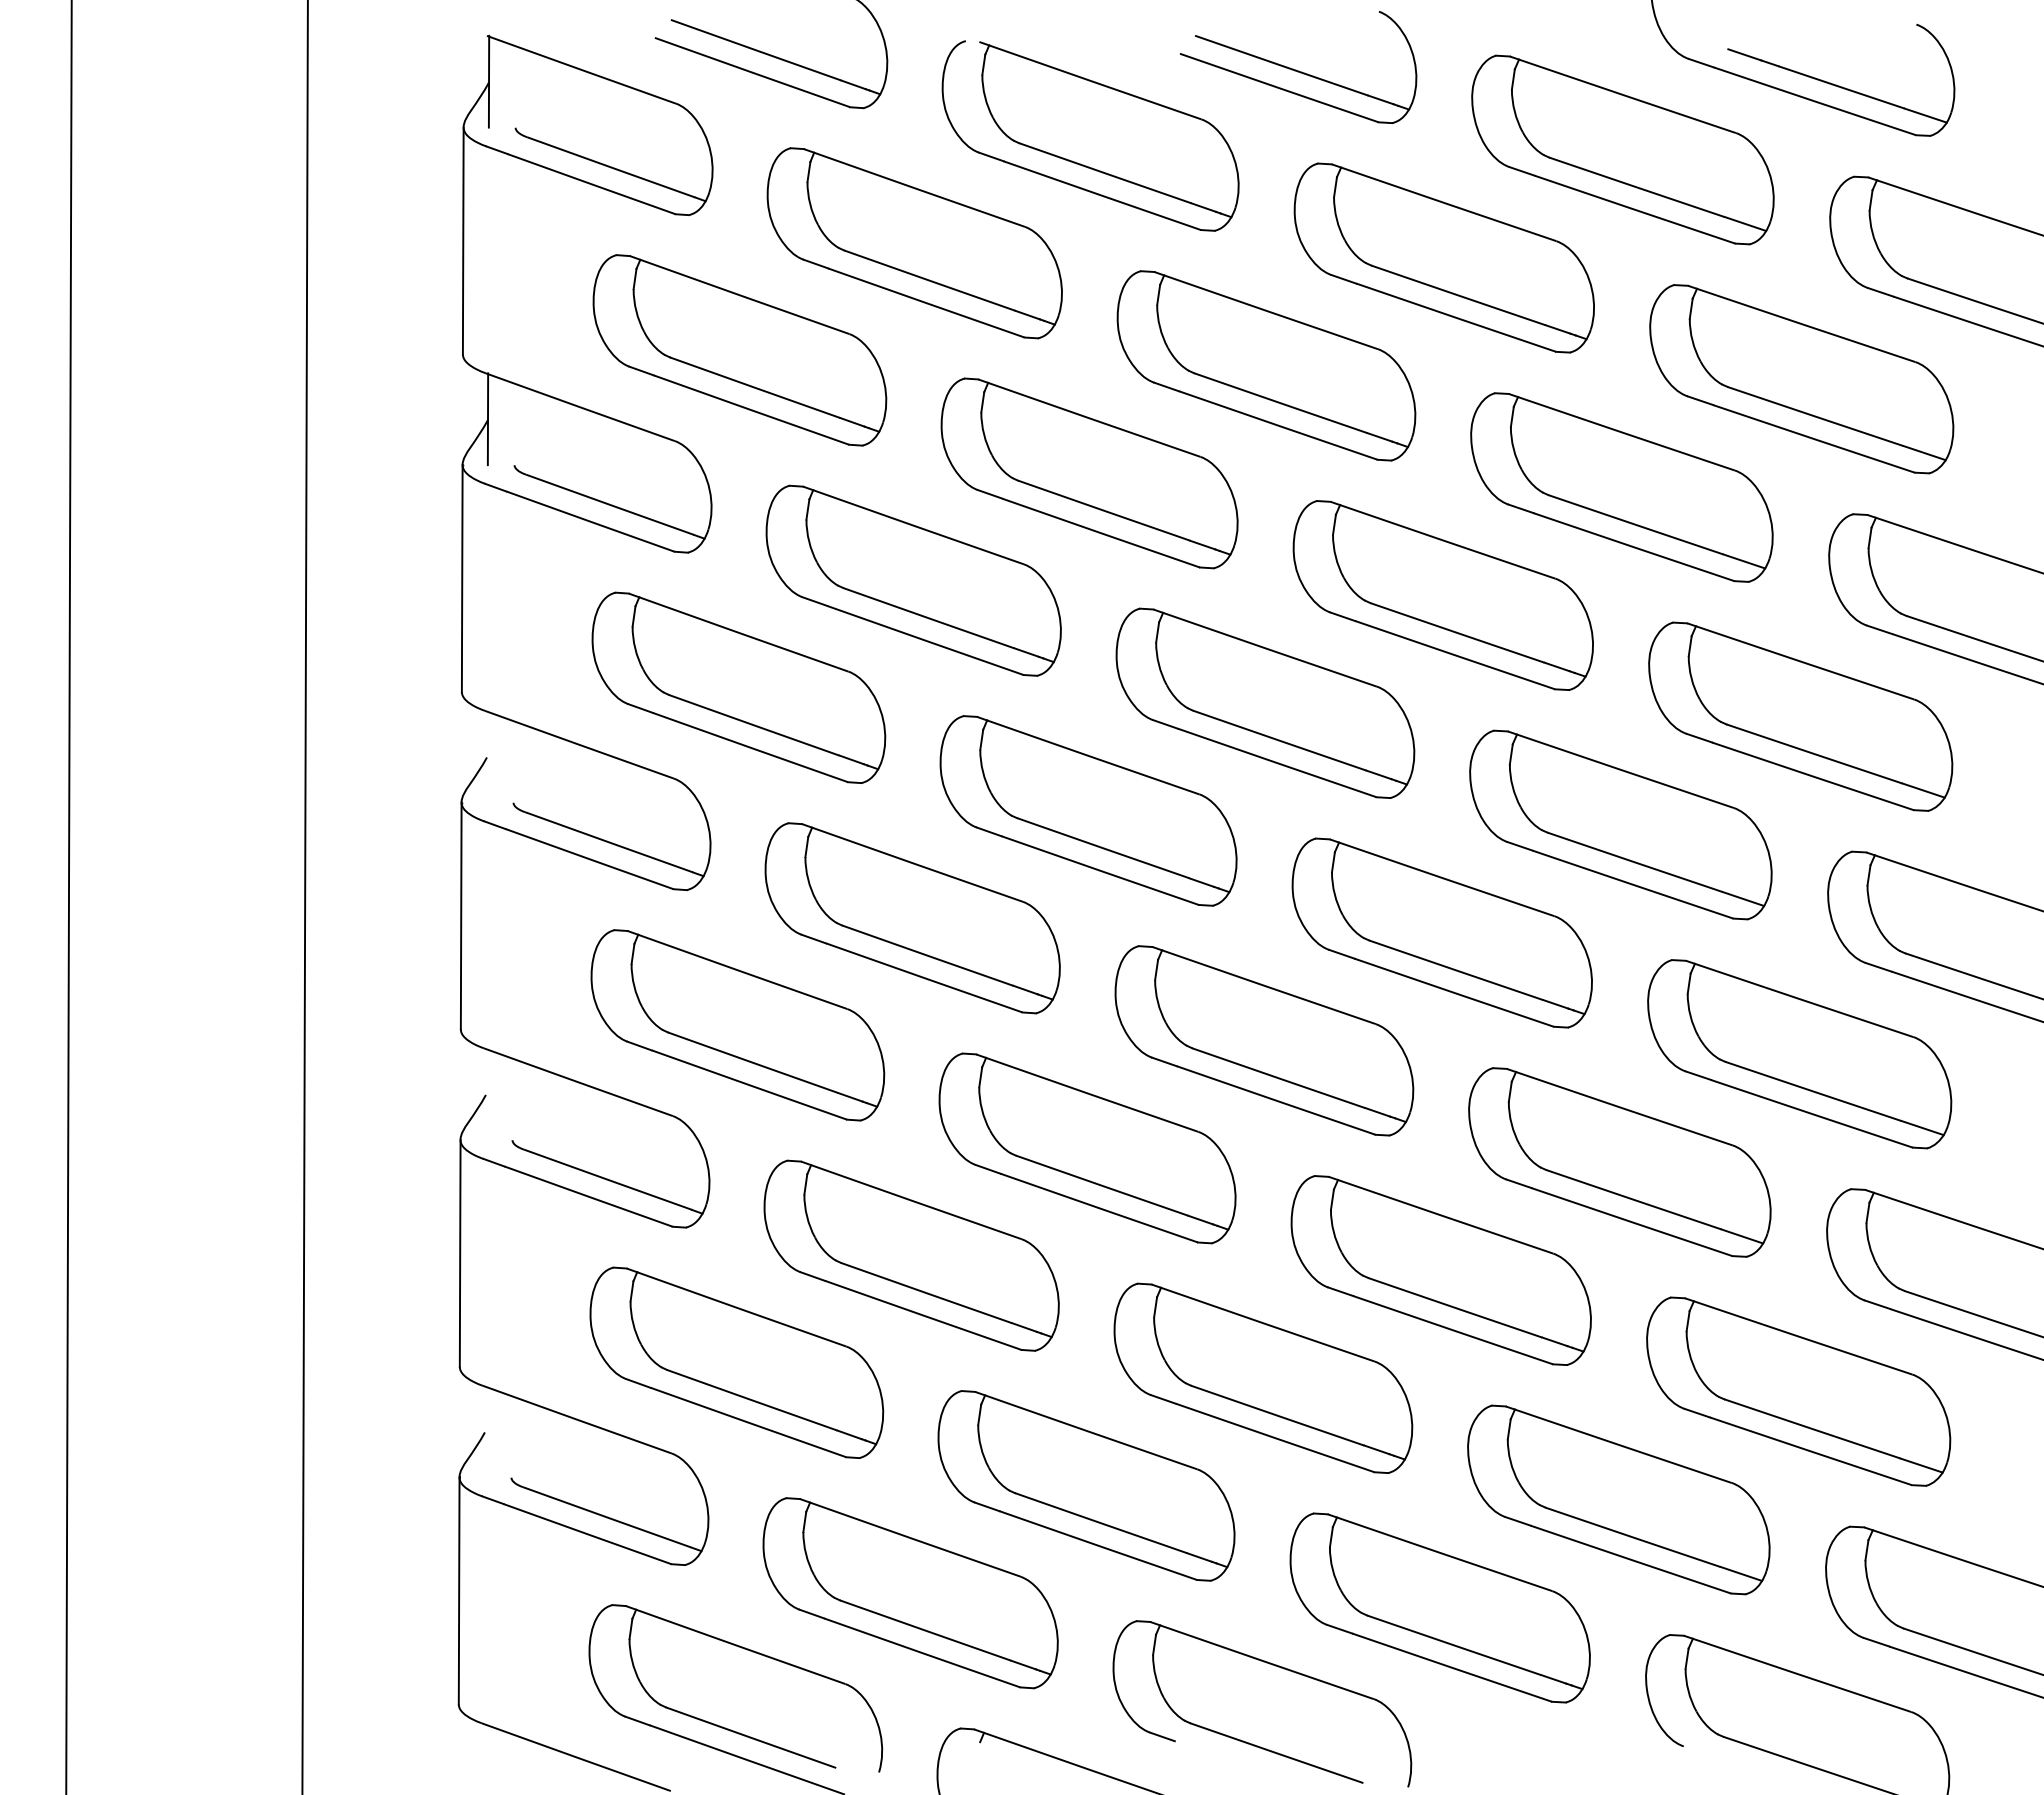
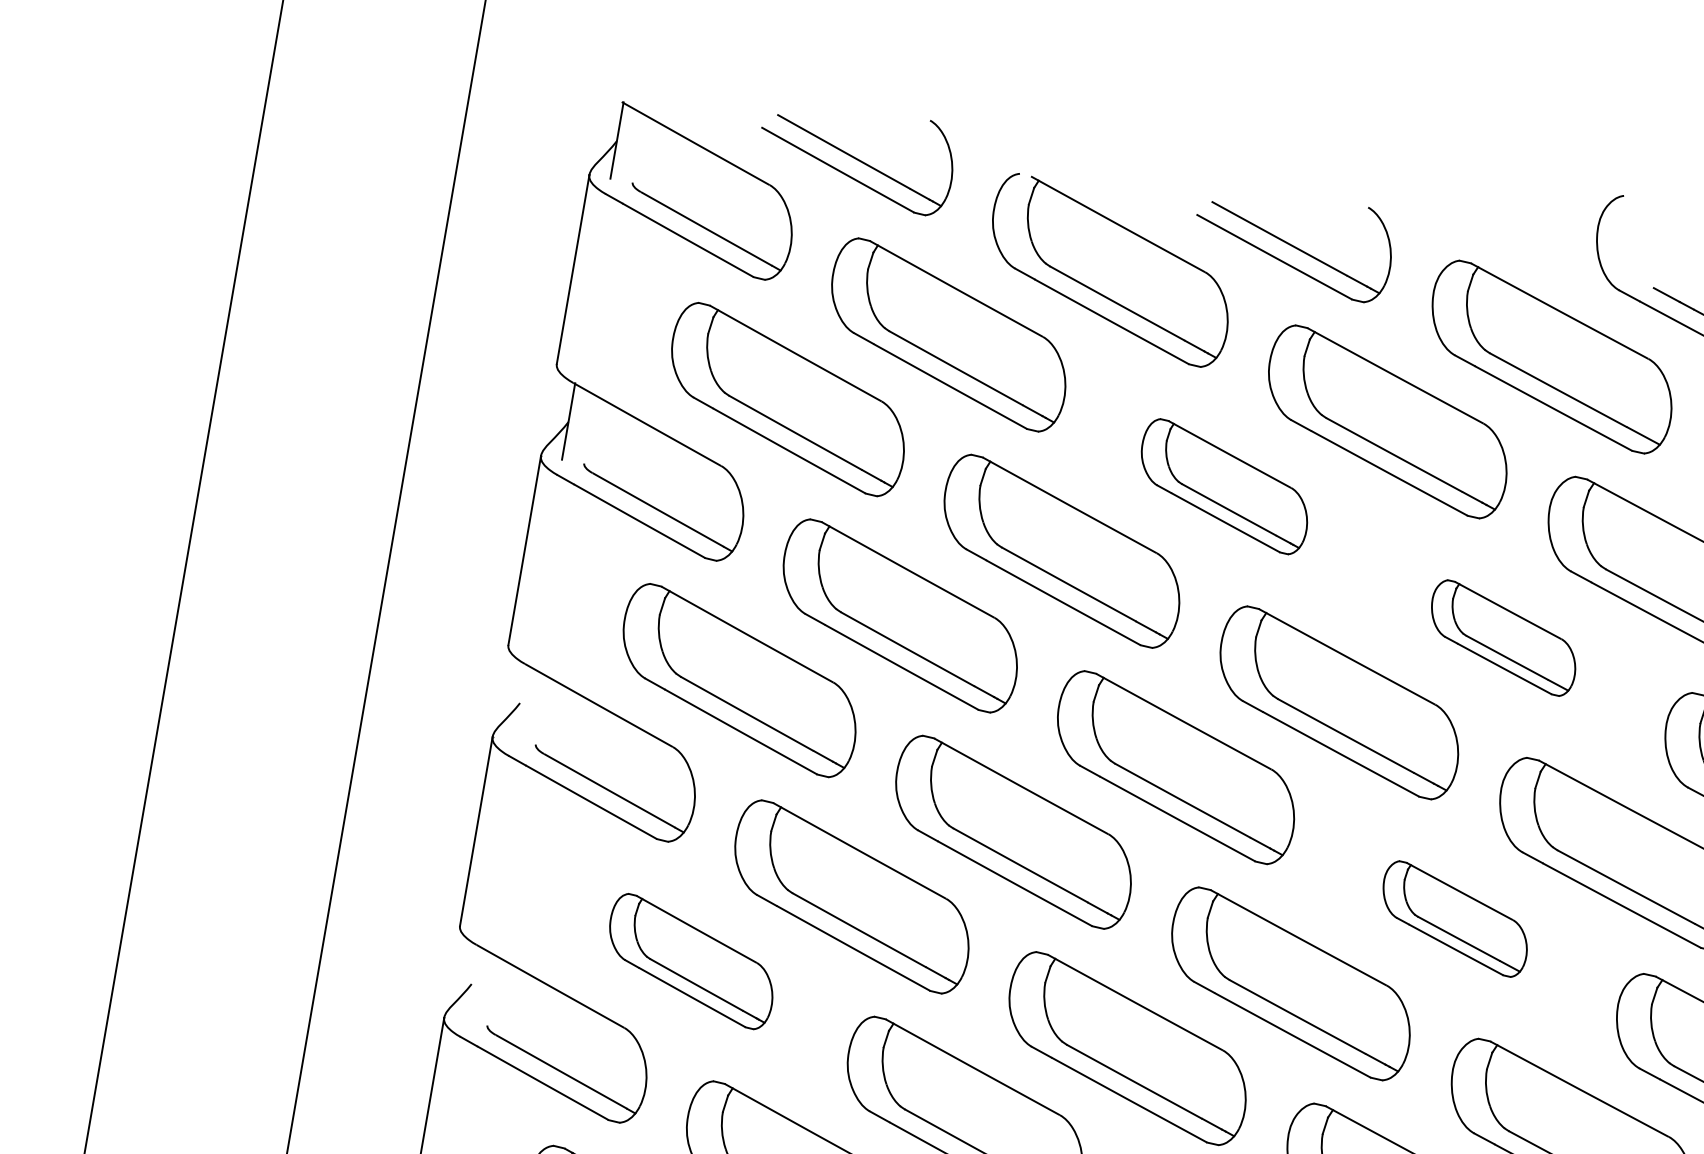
part: (1266, 365) -> (1224, 486), size x0.7
part: (1621, 487) -> (1503, 638), size x0.6
part: (1620, 824) -> (1454, 918), size x0.6
part: (737, 1025) -> (691, 961), size x0.7

